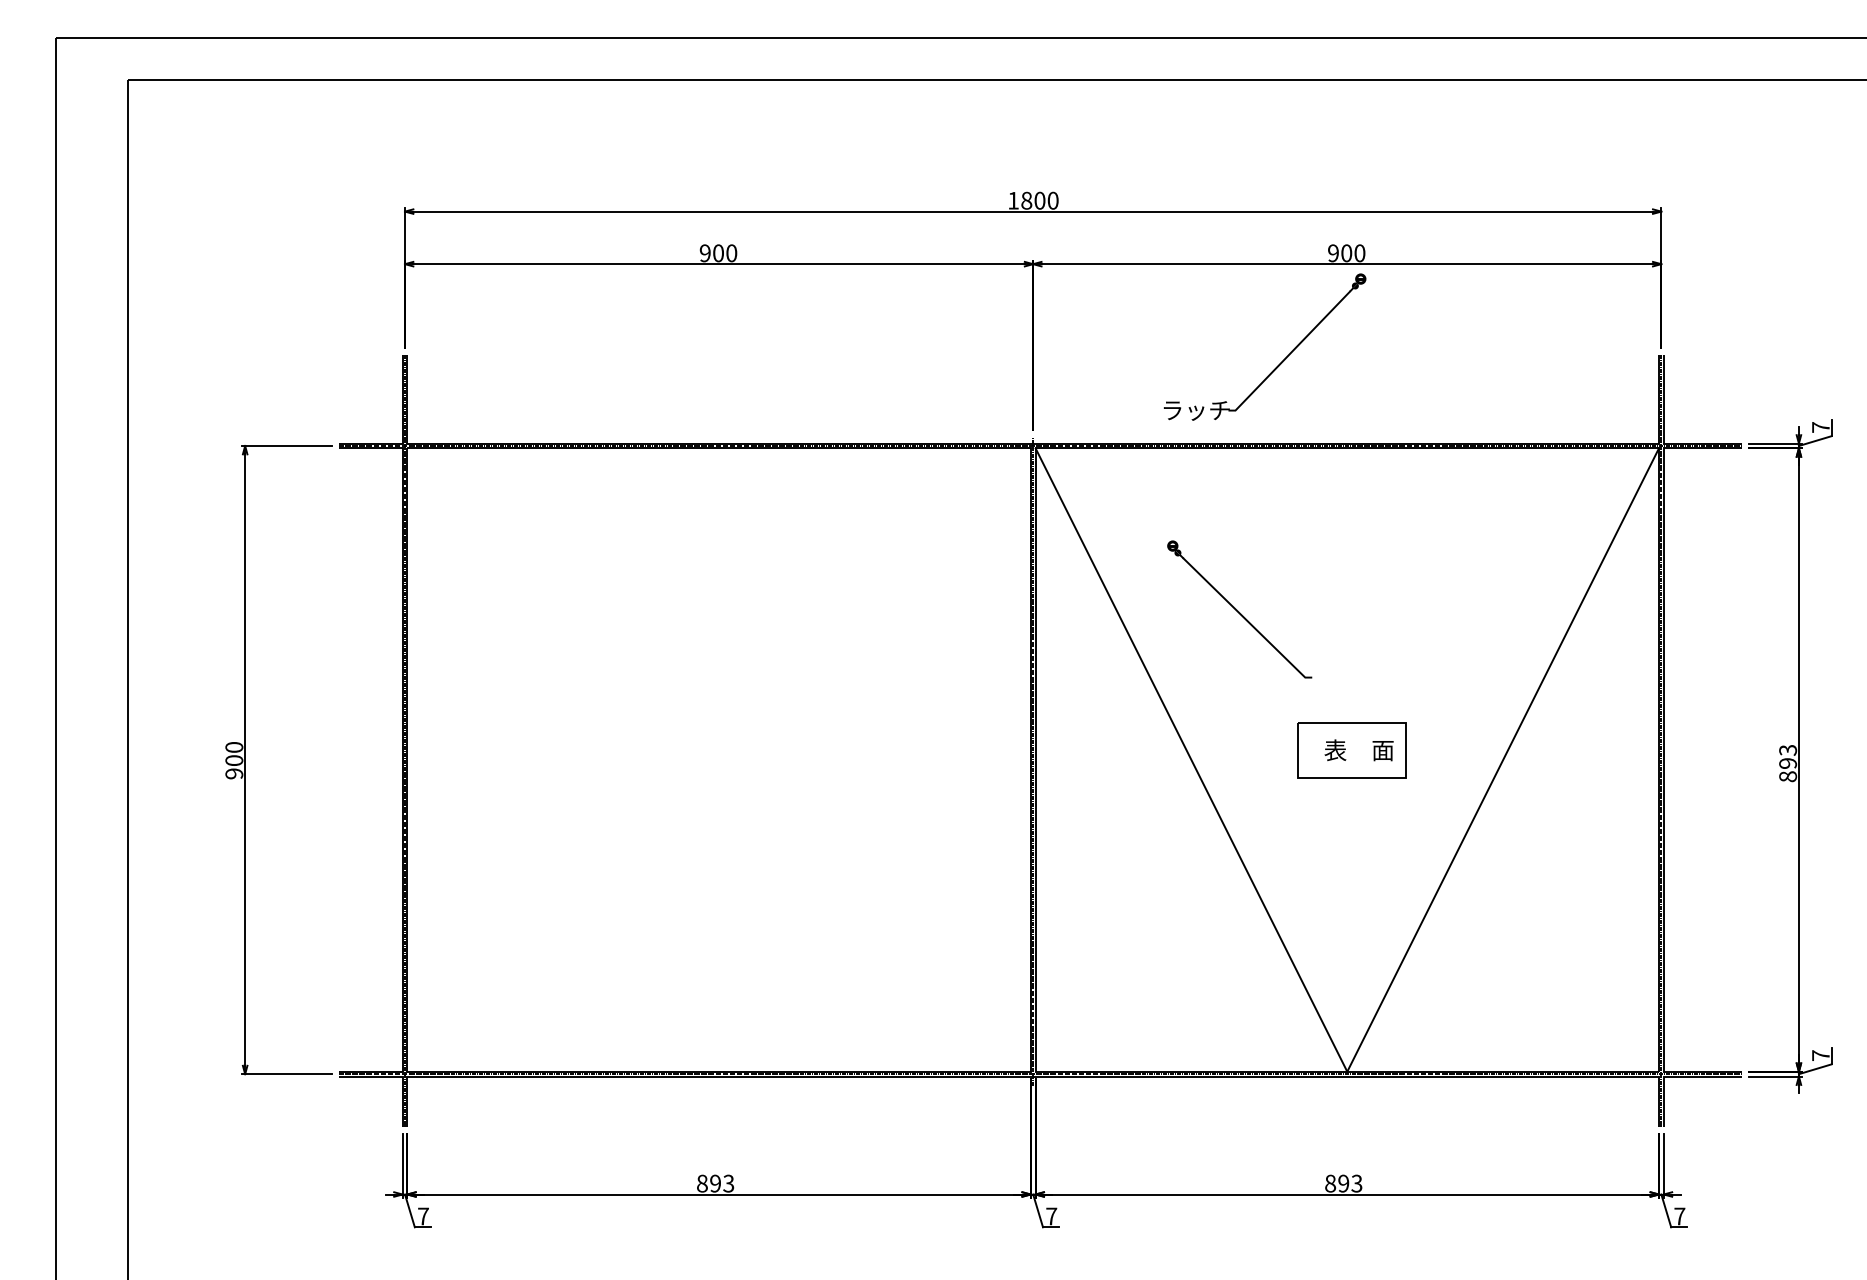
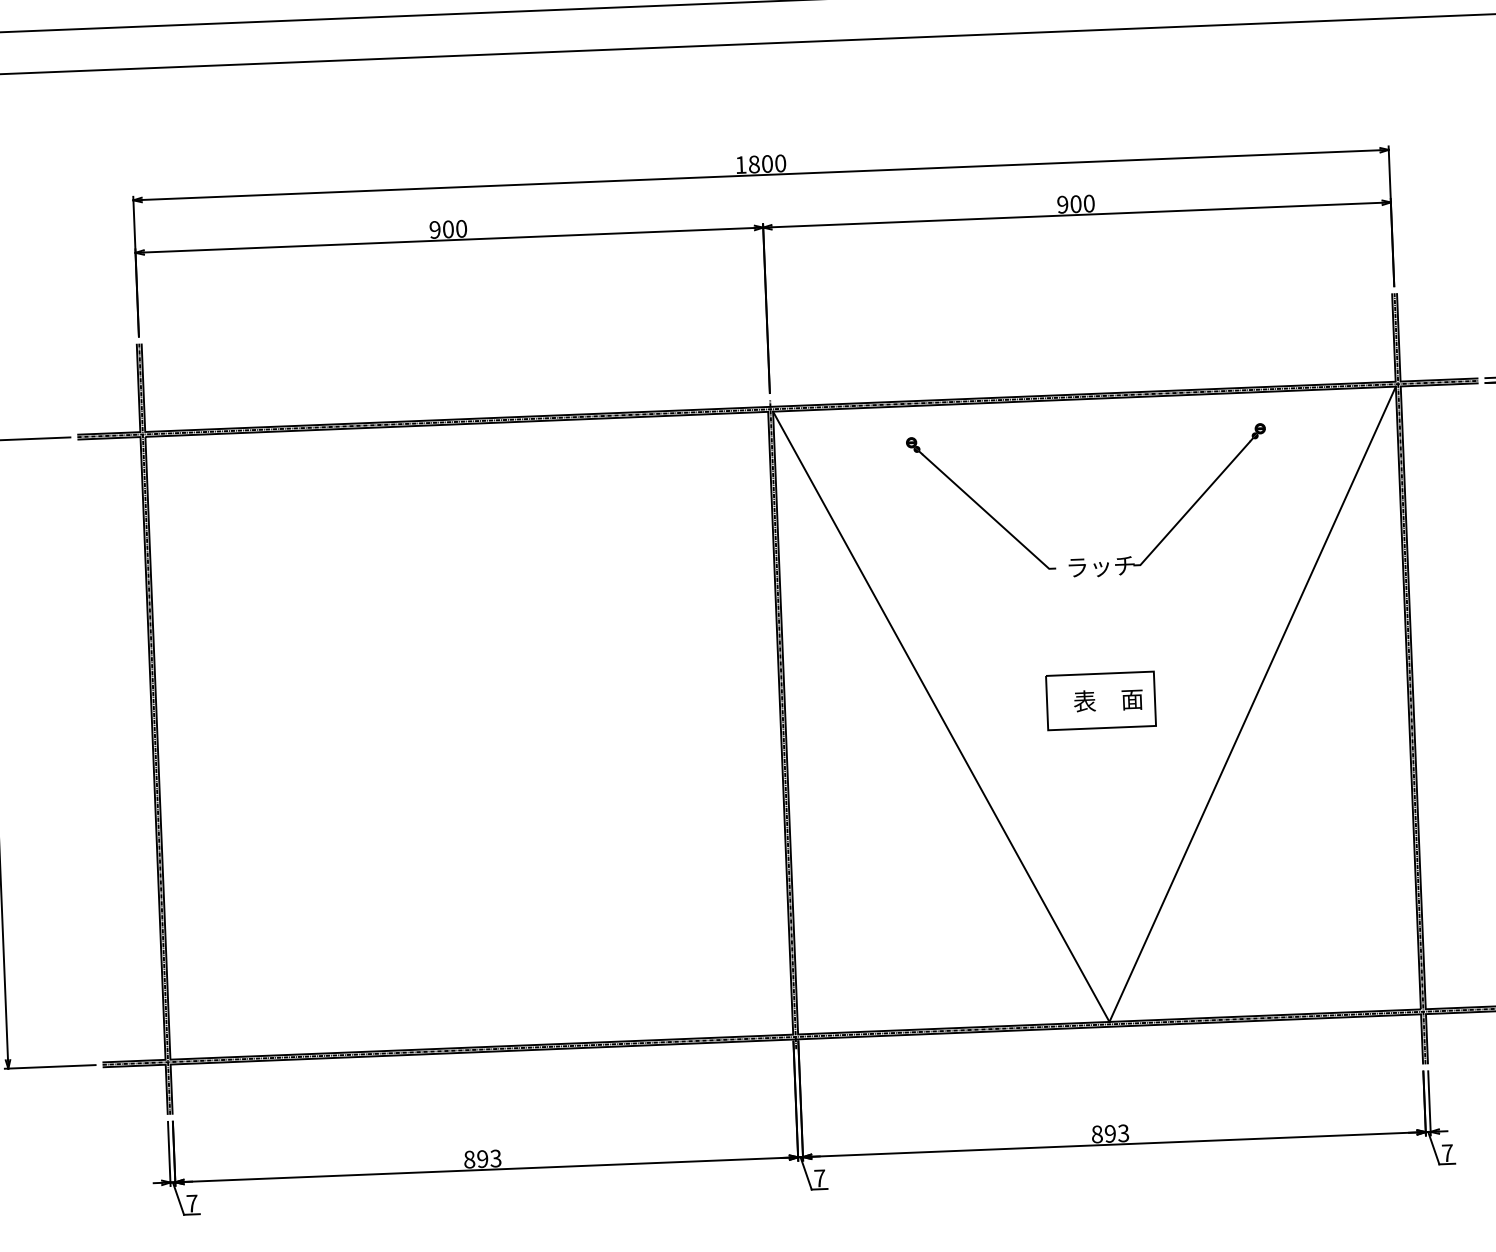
part: (1281, 361) -> (1184, 514), moved
part: (1239, 609) -> (980, 503), moved

